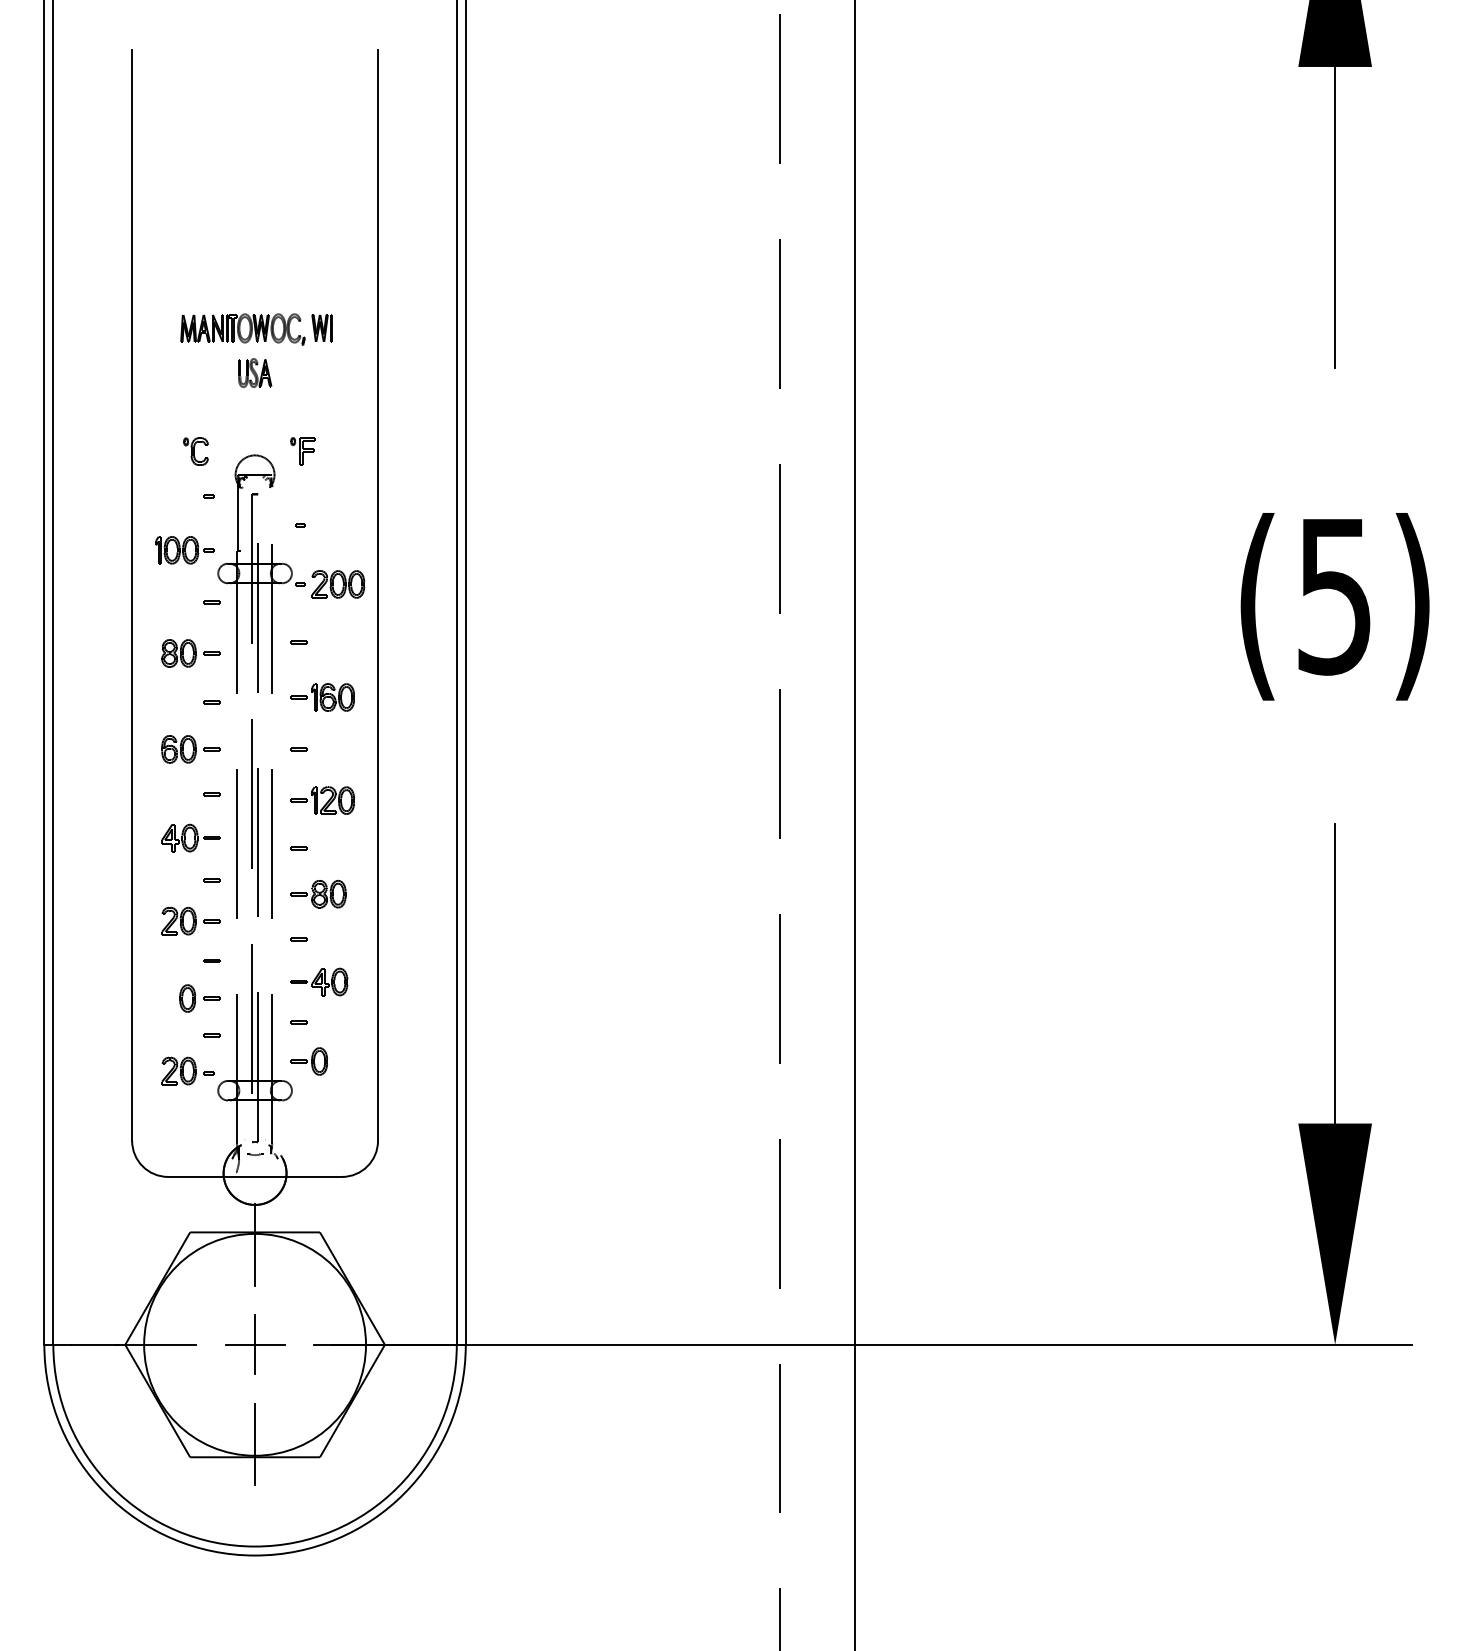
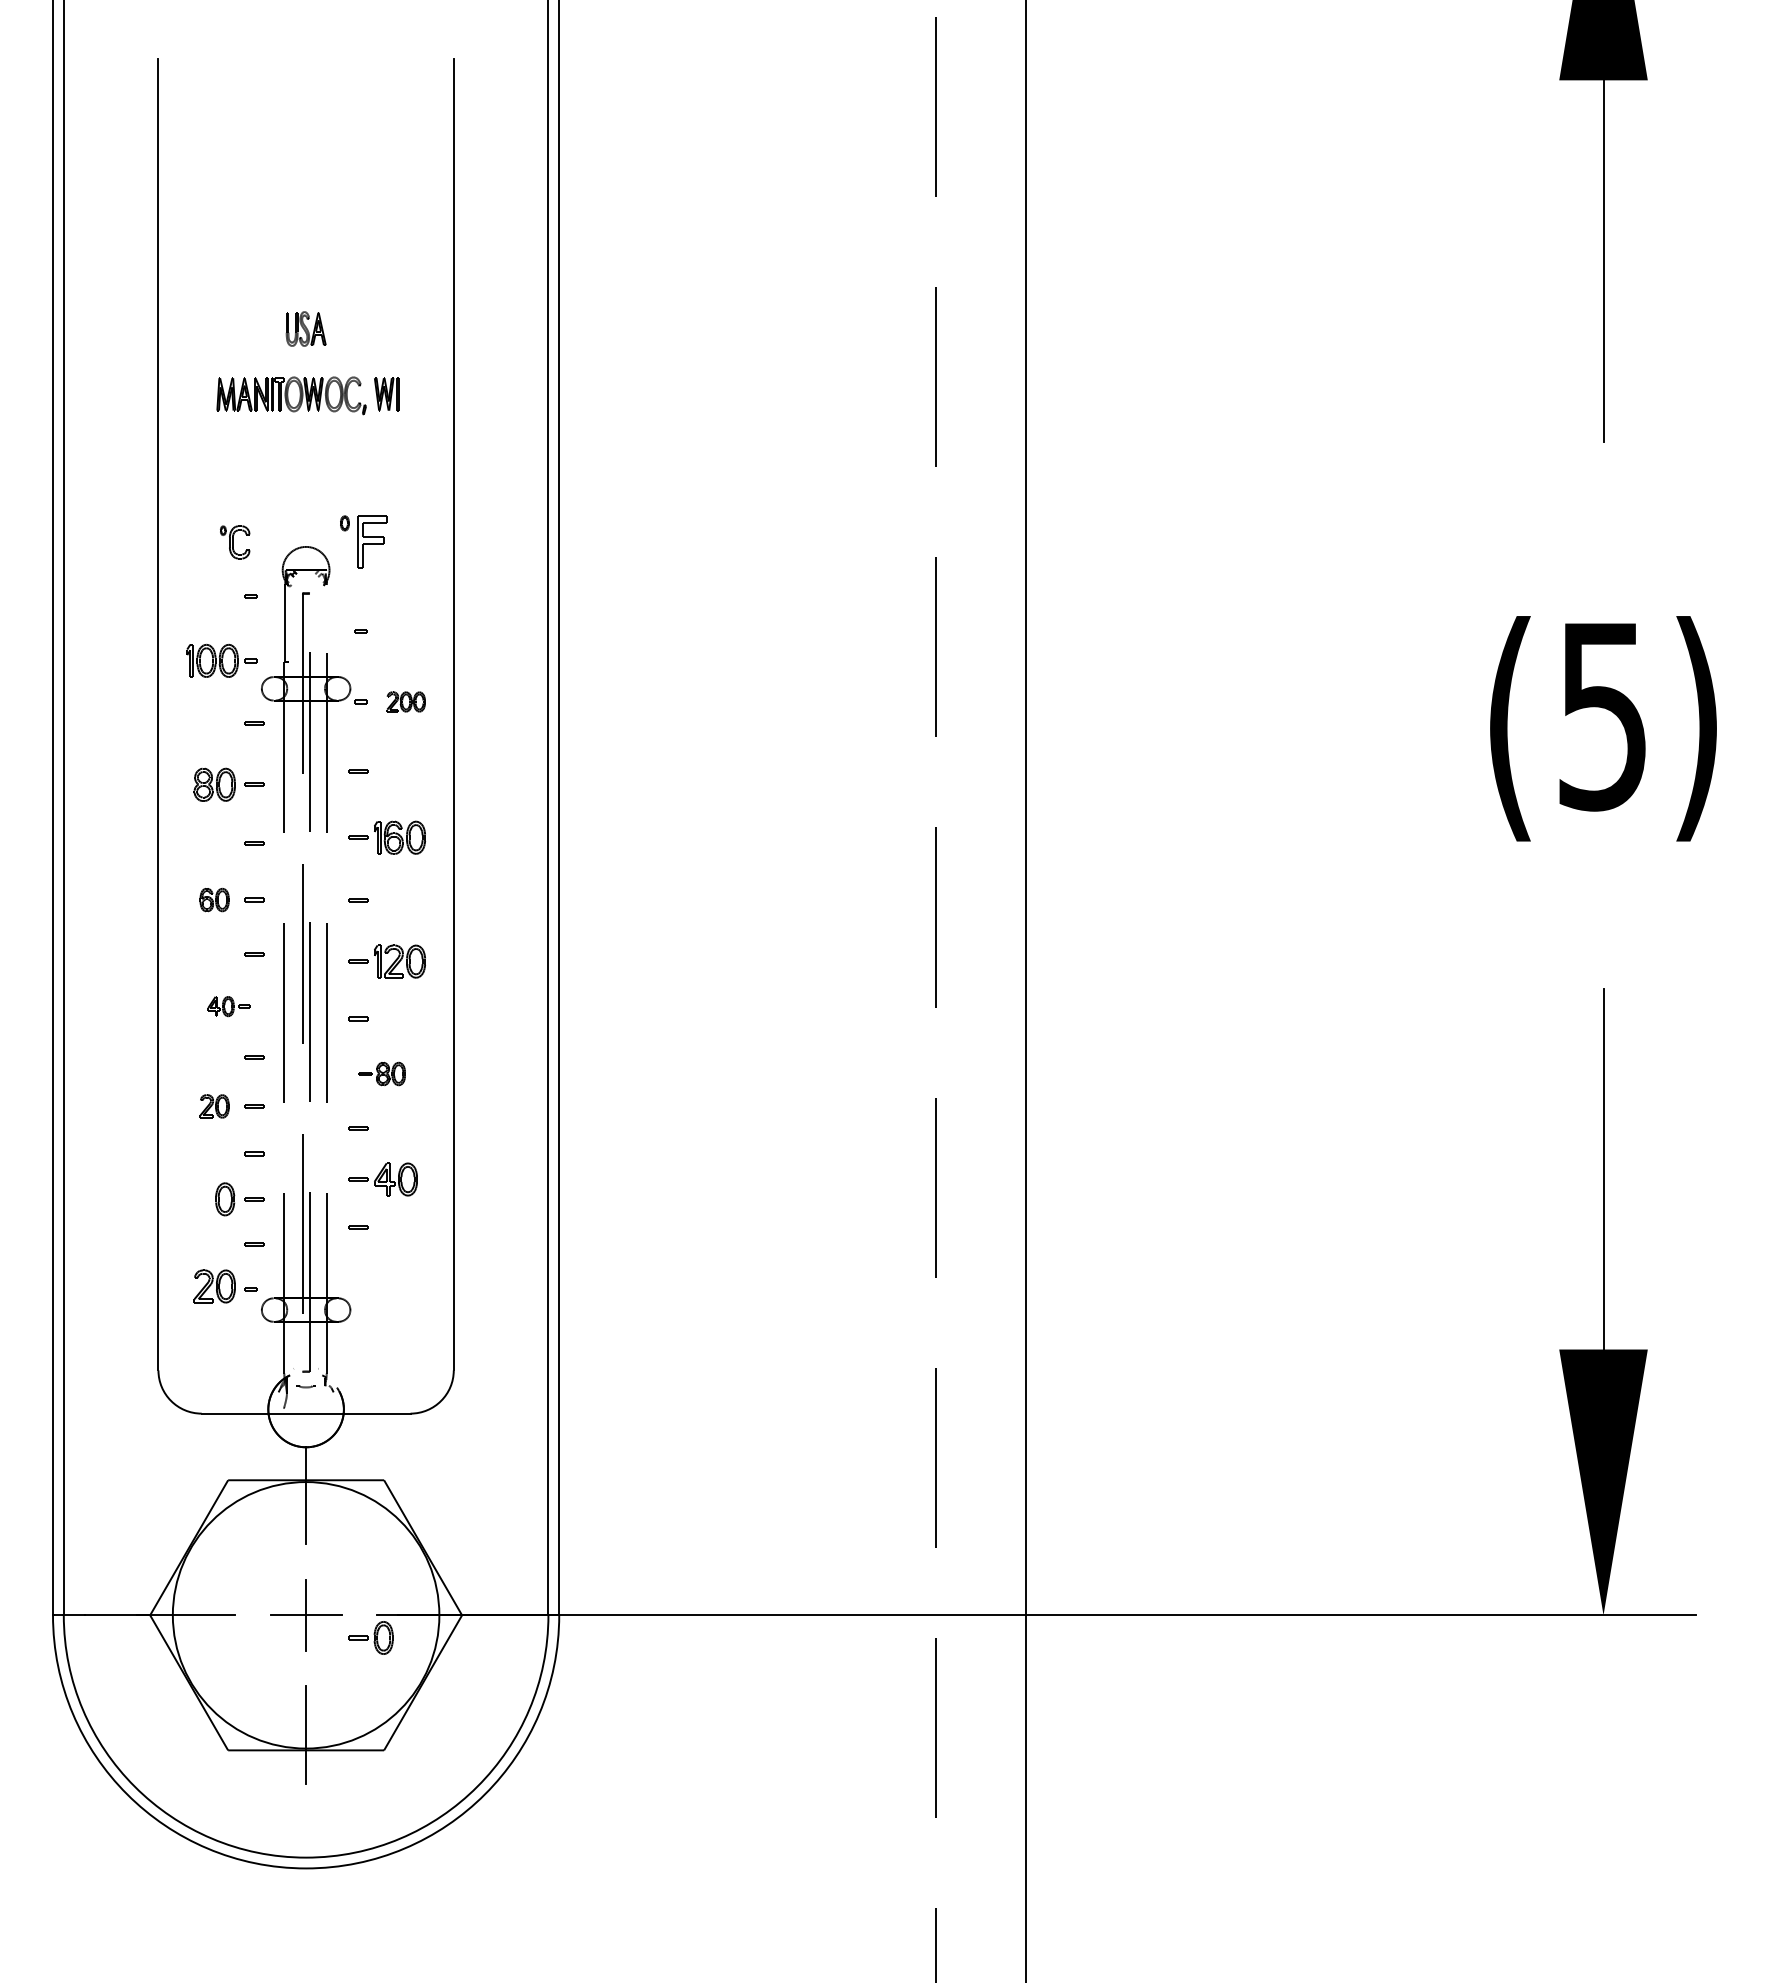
part: (254, 372) -> (305, 328), moved
part: (302, 450) -> (363, 541), size x1.6
part: (338, 584) -> (406, 701), size x0.6
part: (178, 748) -> (214, 899), size x0.7
part: (190, 837) -> (228, 1006), size x0.6
part: (317, 893) -> (381, 1073), size x0.7
part: (178, 921) -> (214, 1106), size x0.7
part: (308, 1061) -> (370, 1637), moved

